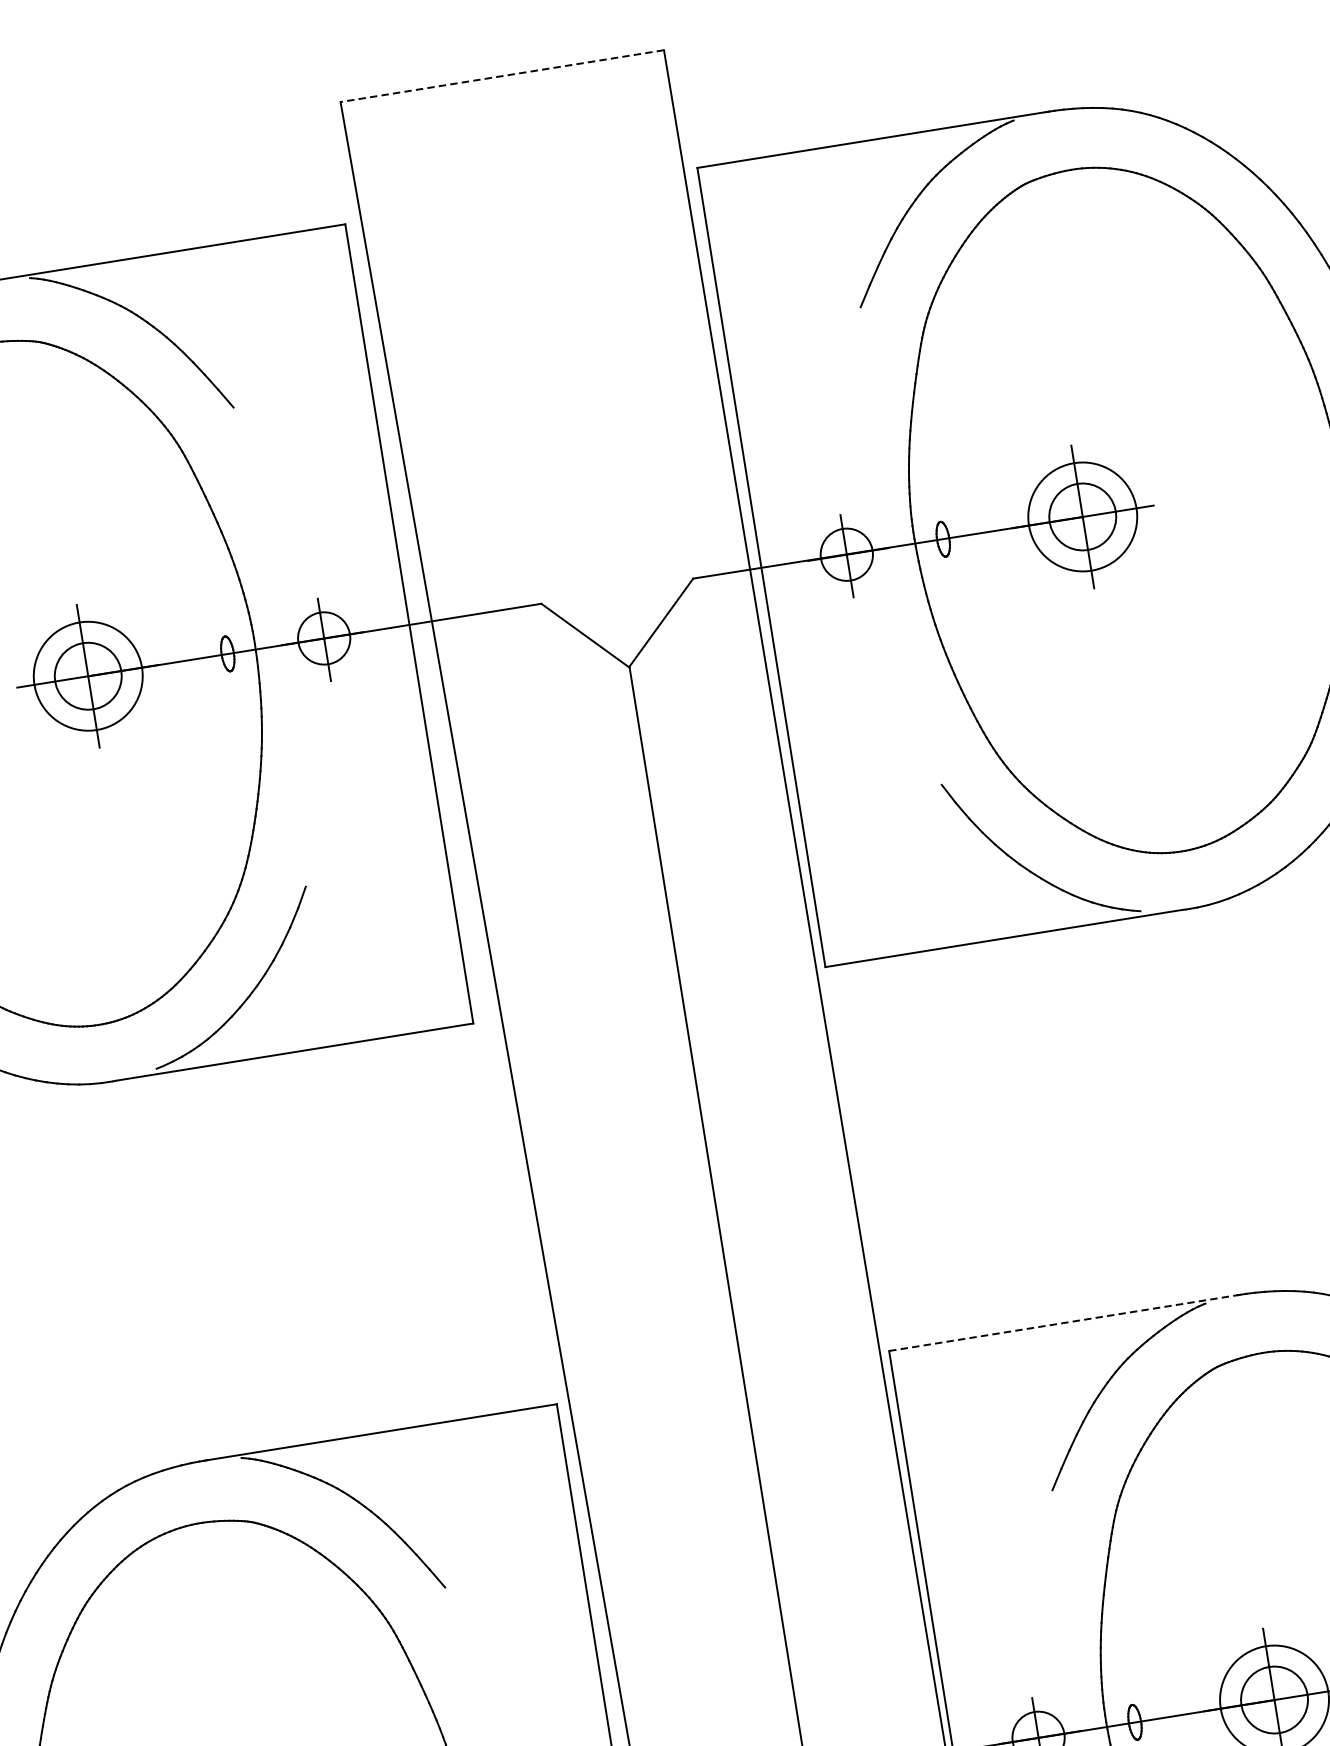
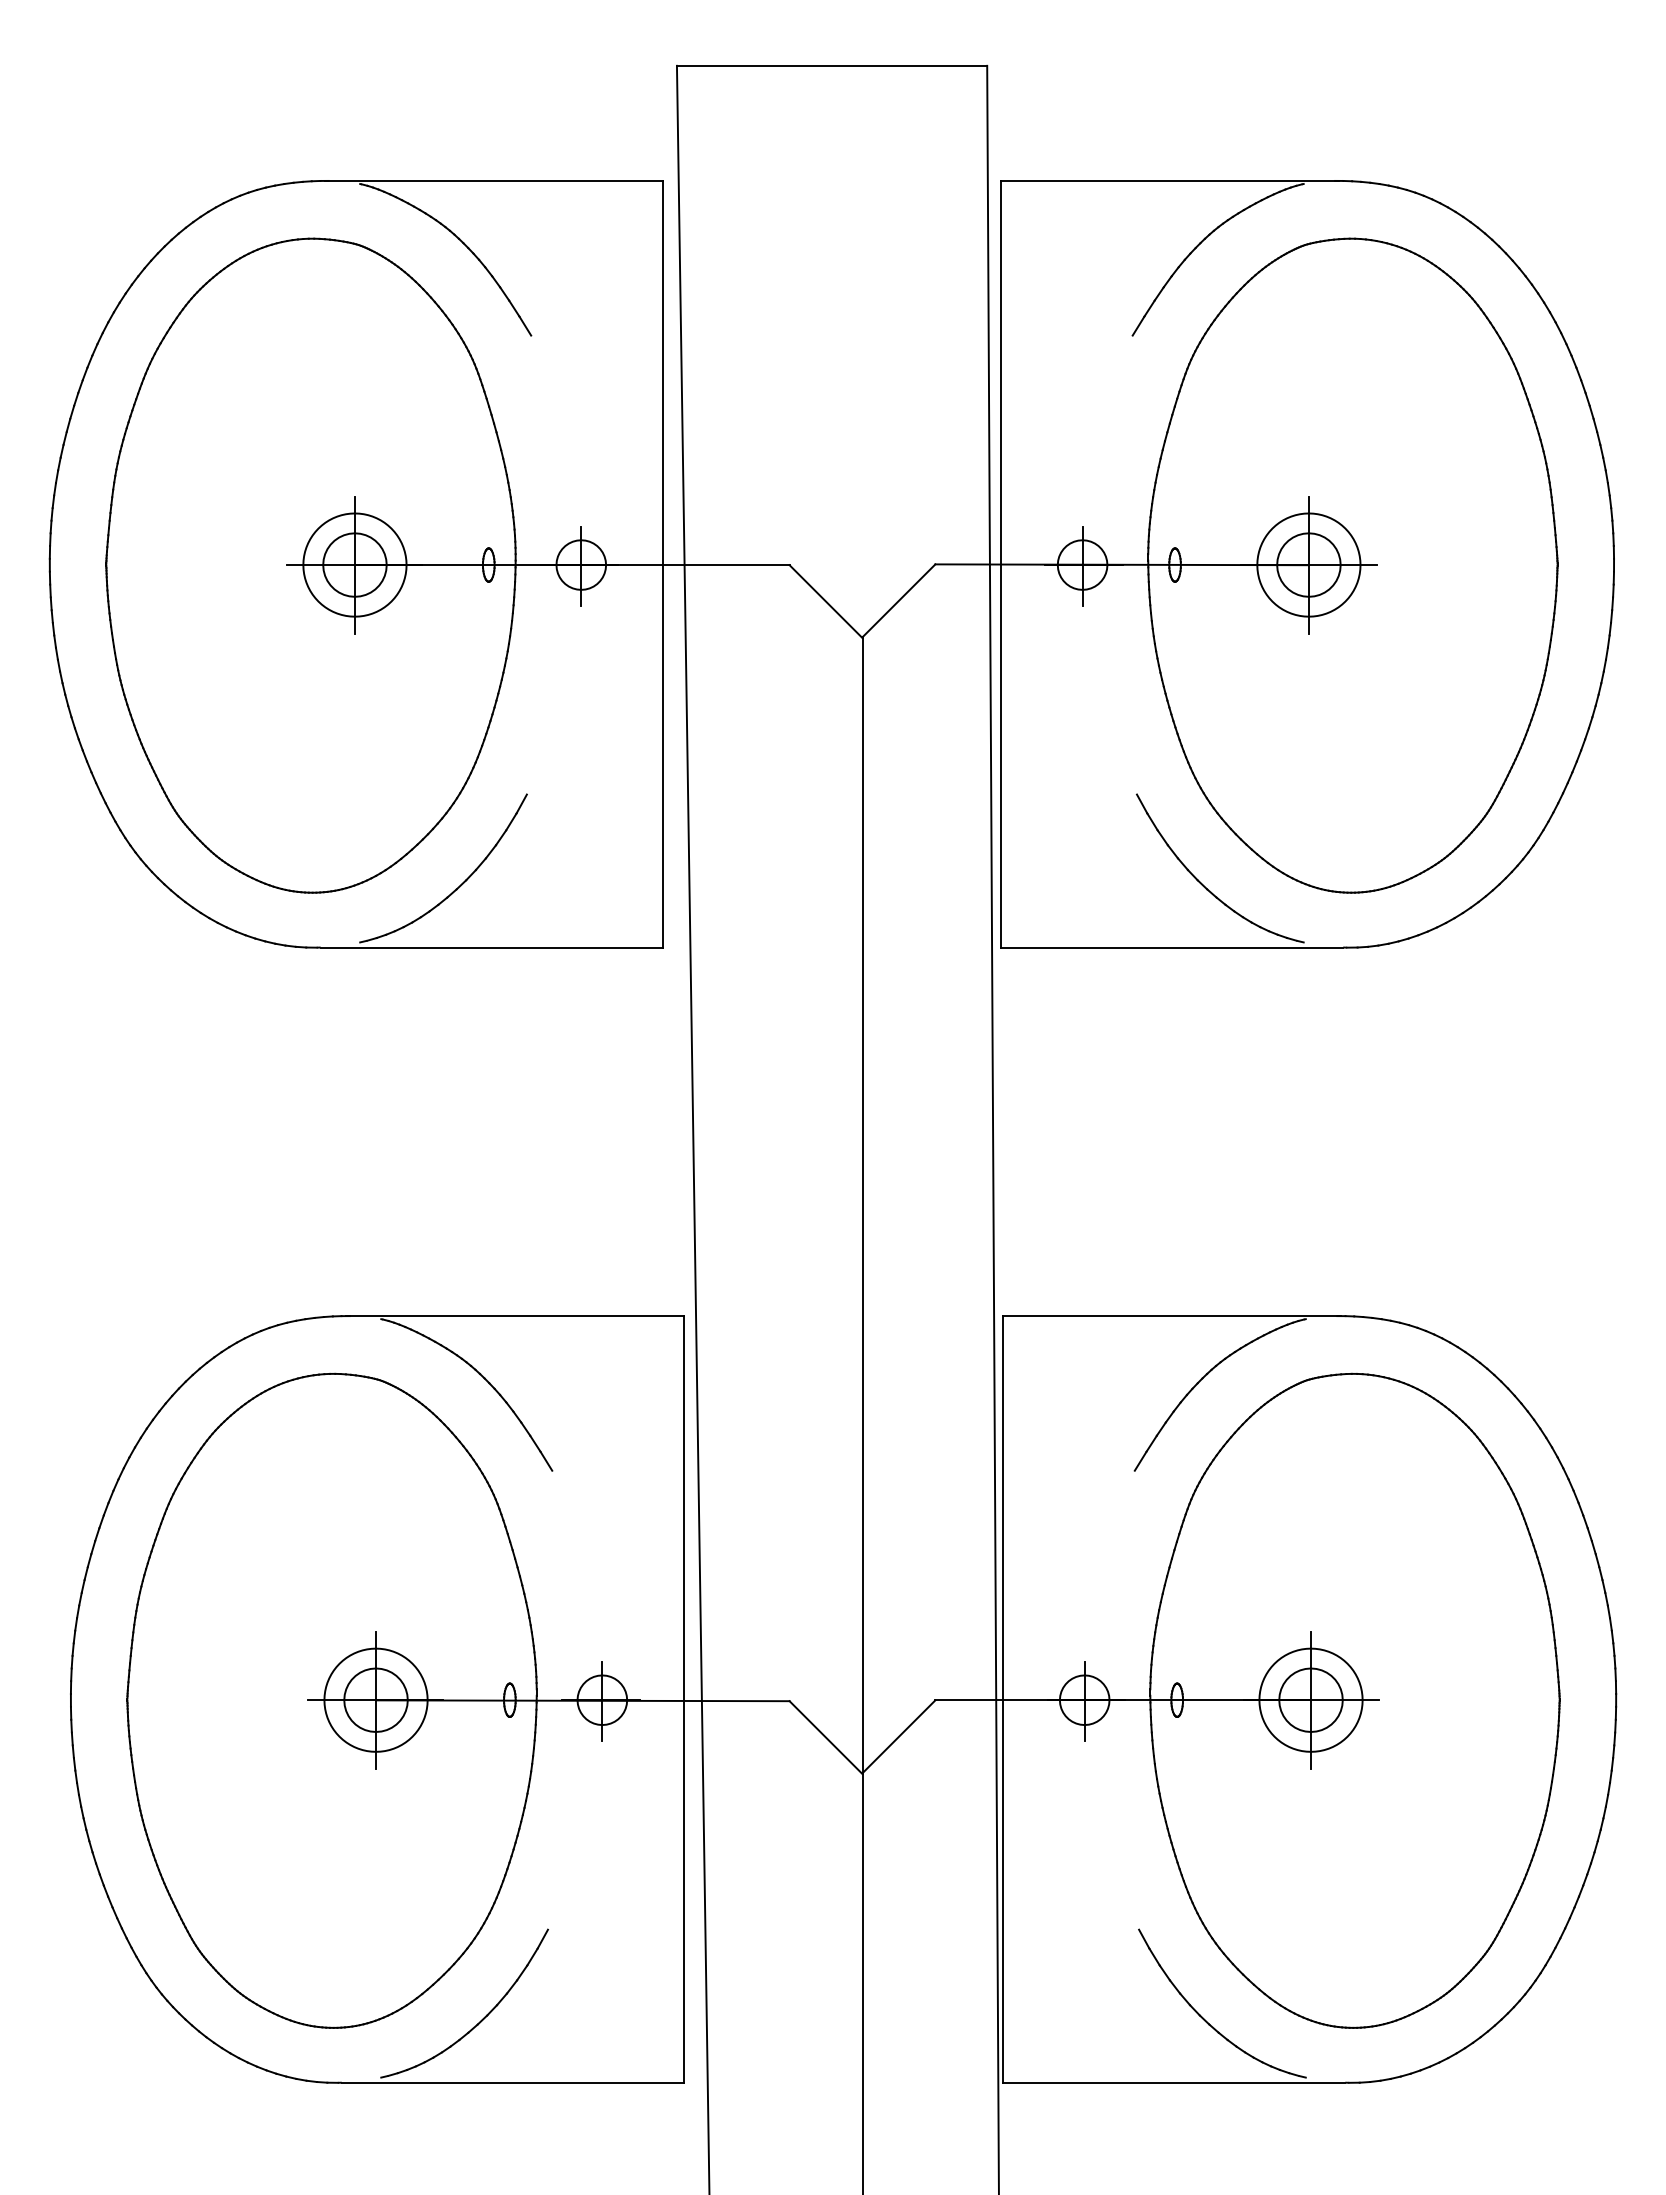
line: (501, 75) -> (831, 65), dashed -> solid
line: (1064, 1323) -> (1171, 1316), dashed -> solid

